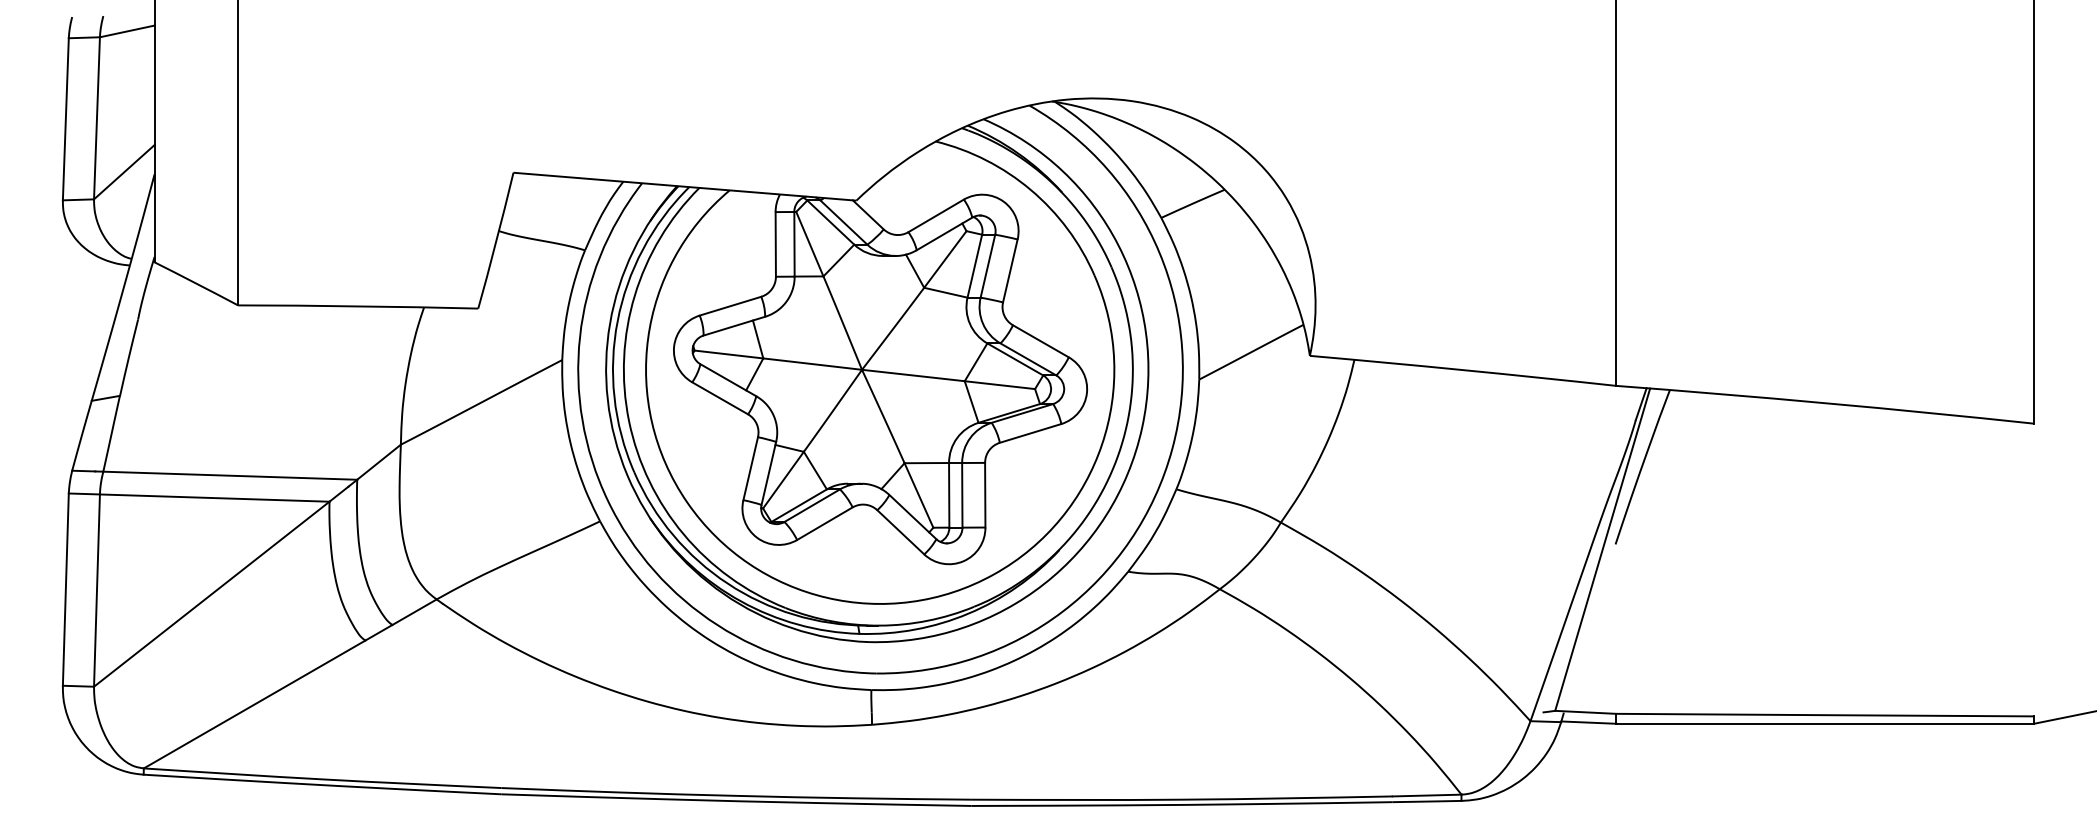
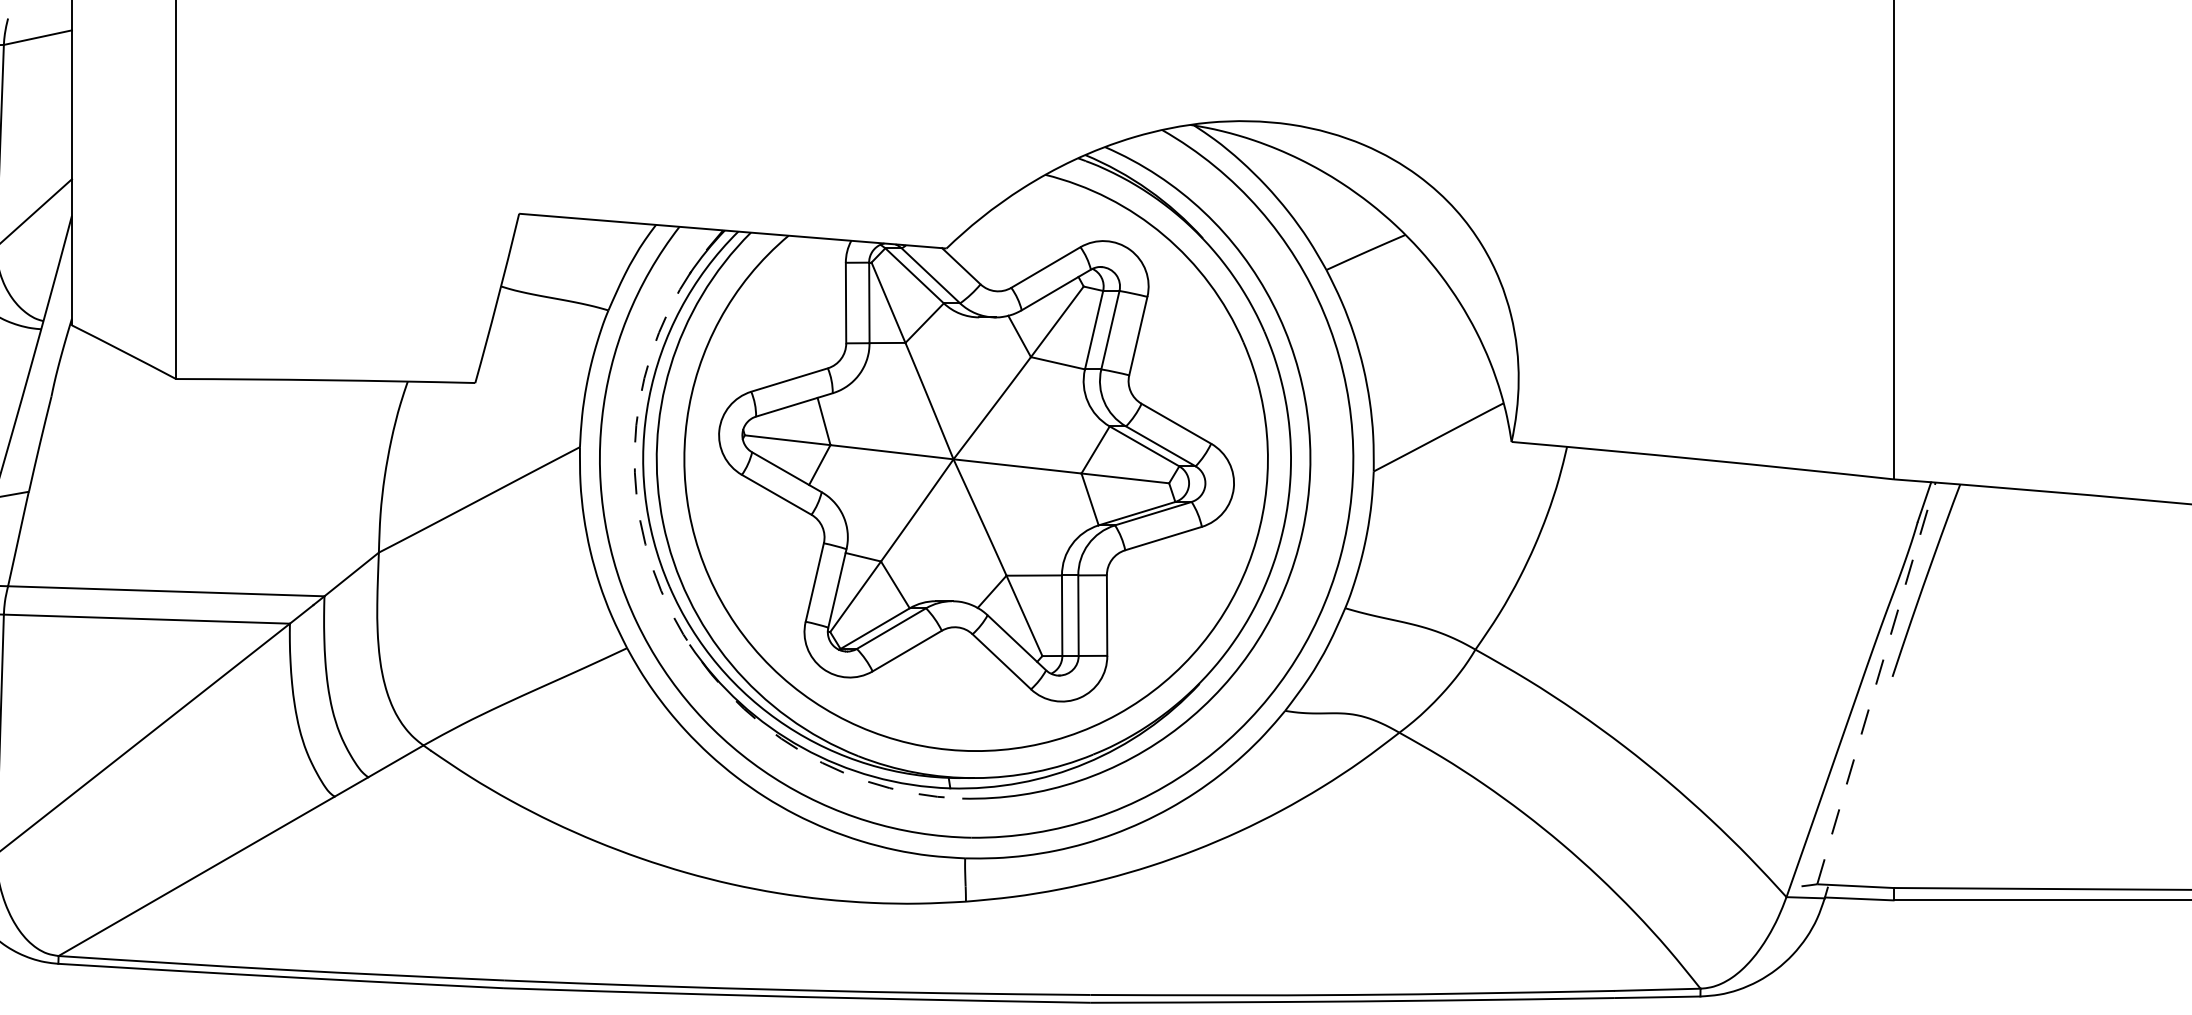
arc: (627, 475) -> (661, 591), solid -> dashed
line: (1602, 549) -> (1876, 683), solid -> dashed

